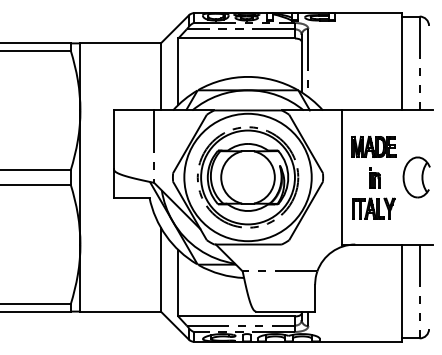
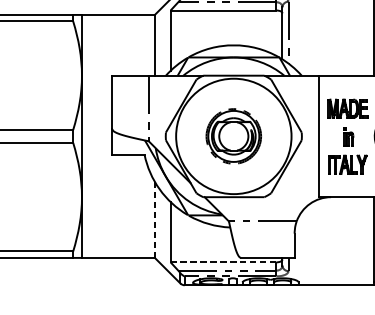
part: (247, 177) -> (233, 136), size x0.6
line: (160, 269) -> (154, 219), solid -> dashed
line: (236, 316) -> (223, 262), solid -> dashed

